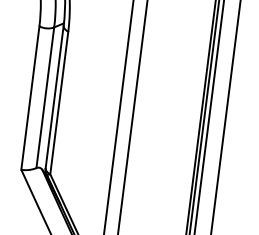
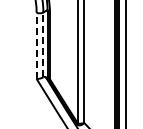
line: (45, 96) -> (43, 44), solid -> dashed
line: (30, 97) -> (36, 45), solid -> dashed

